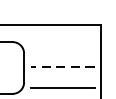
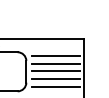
line: (62, 46) -> (55, 55), added
line: (62, 56) -> (55, 63), added
line: (62, 67) -> (55, 71), dashed -> solid
line: (62, 78) -> (55, 79), added

